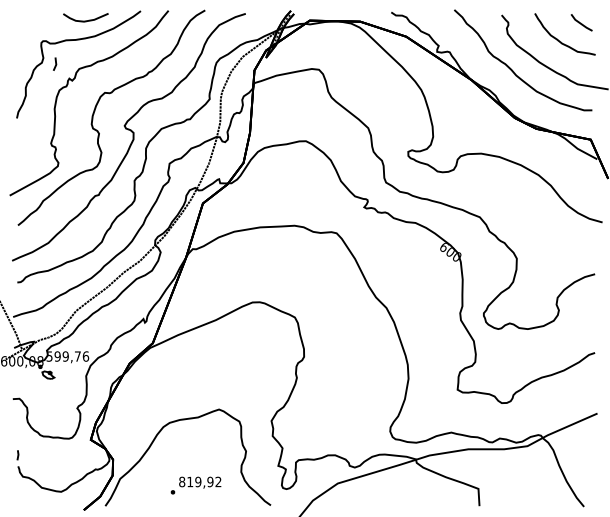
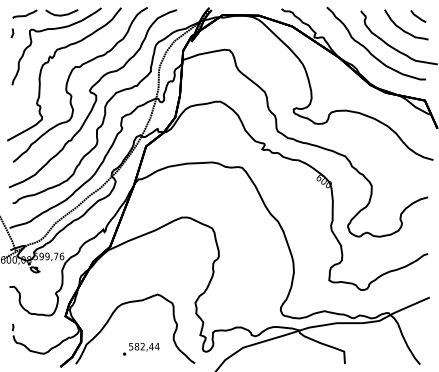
curve: (35, 20) -> (25, 14), added
line: (55, 63) -> (12, 32), moved
text: (200, 481) -> (144, 346), 819,92 -> 582,44

